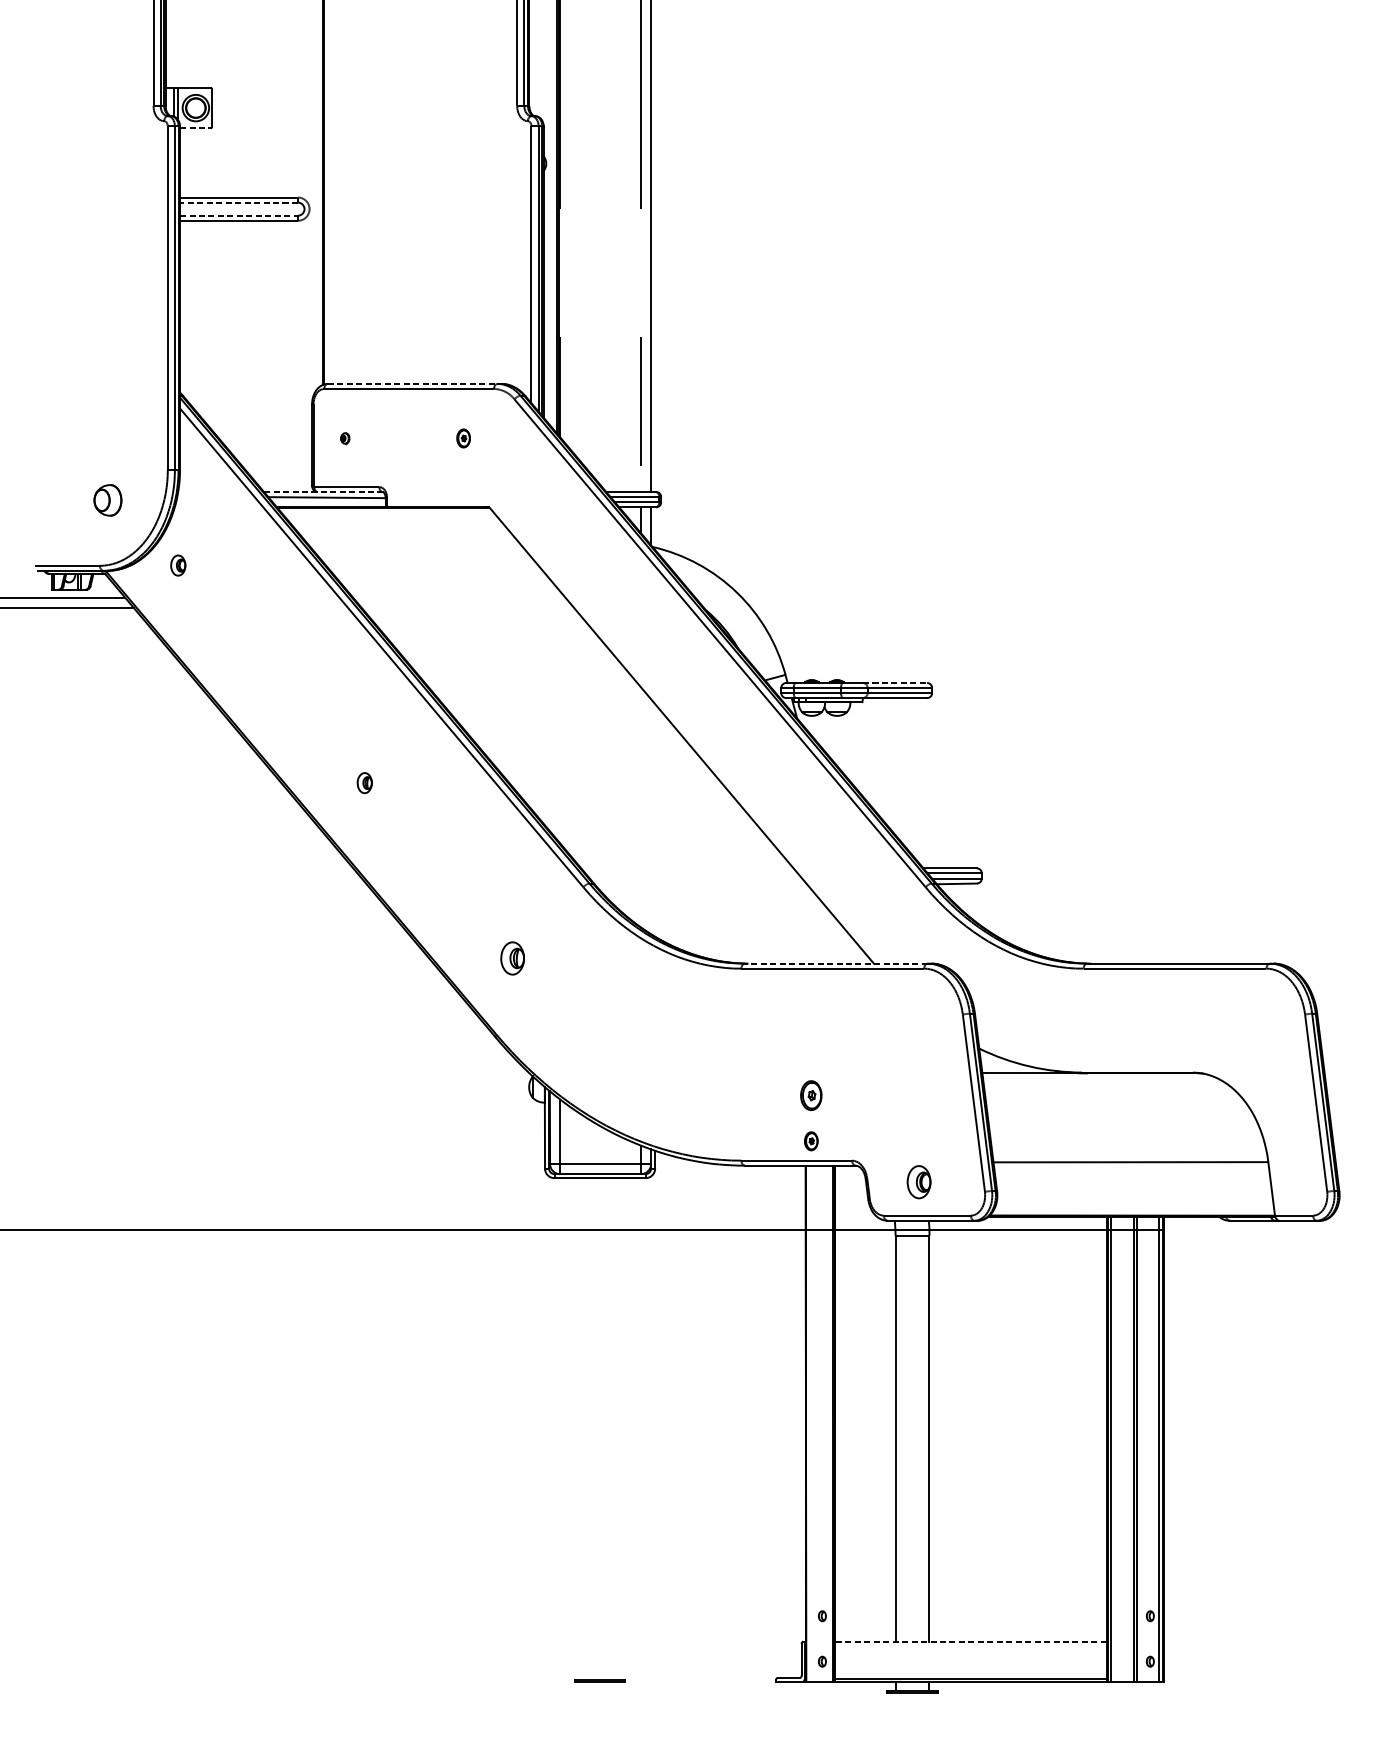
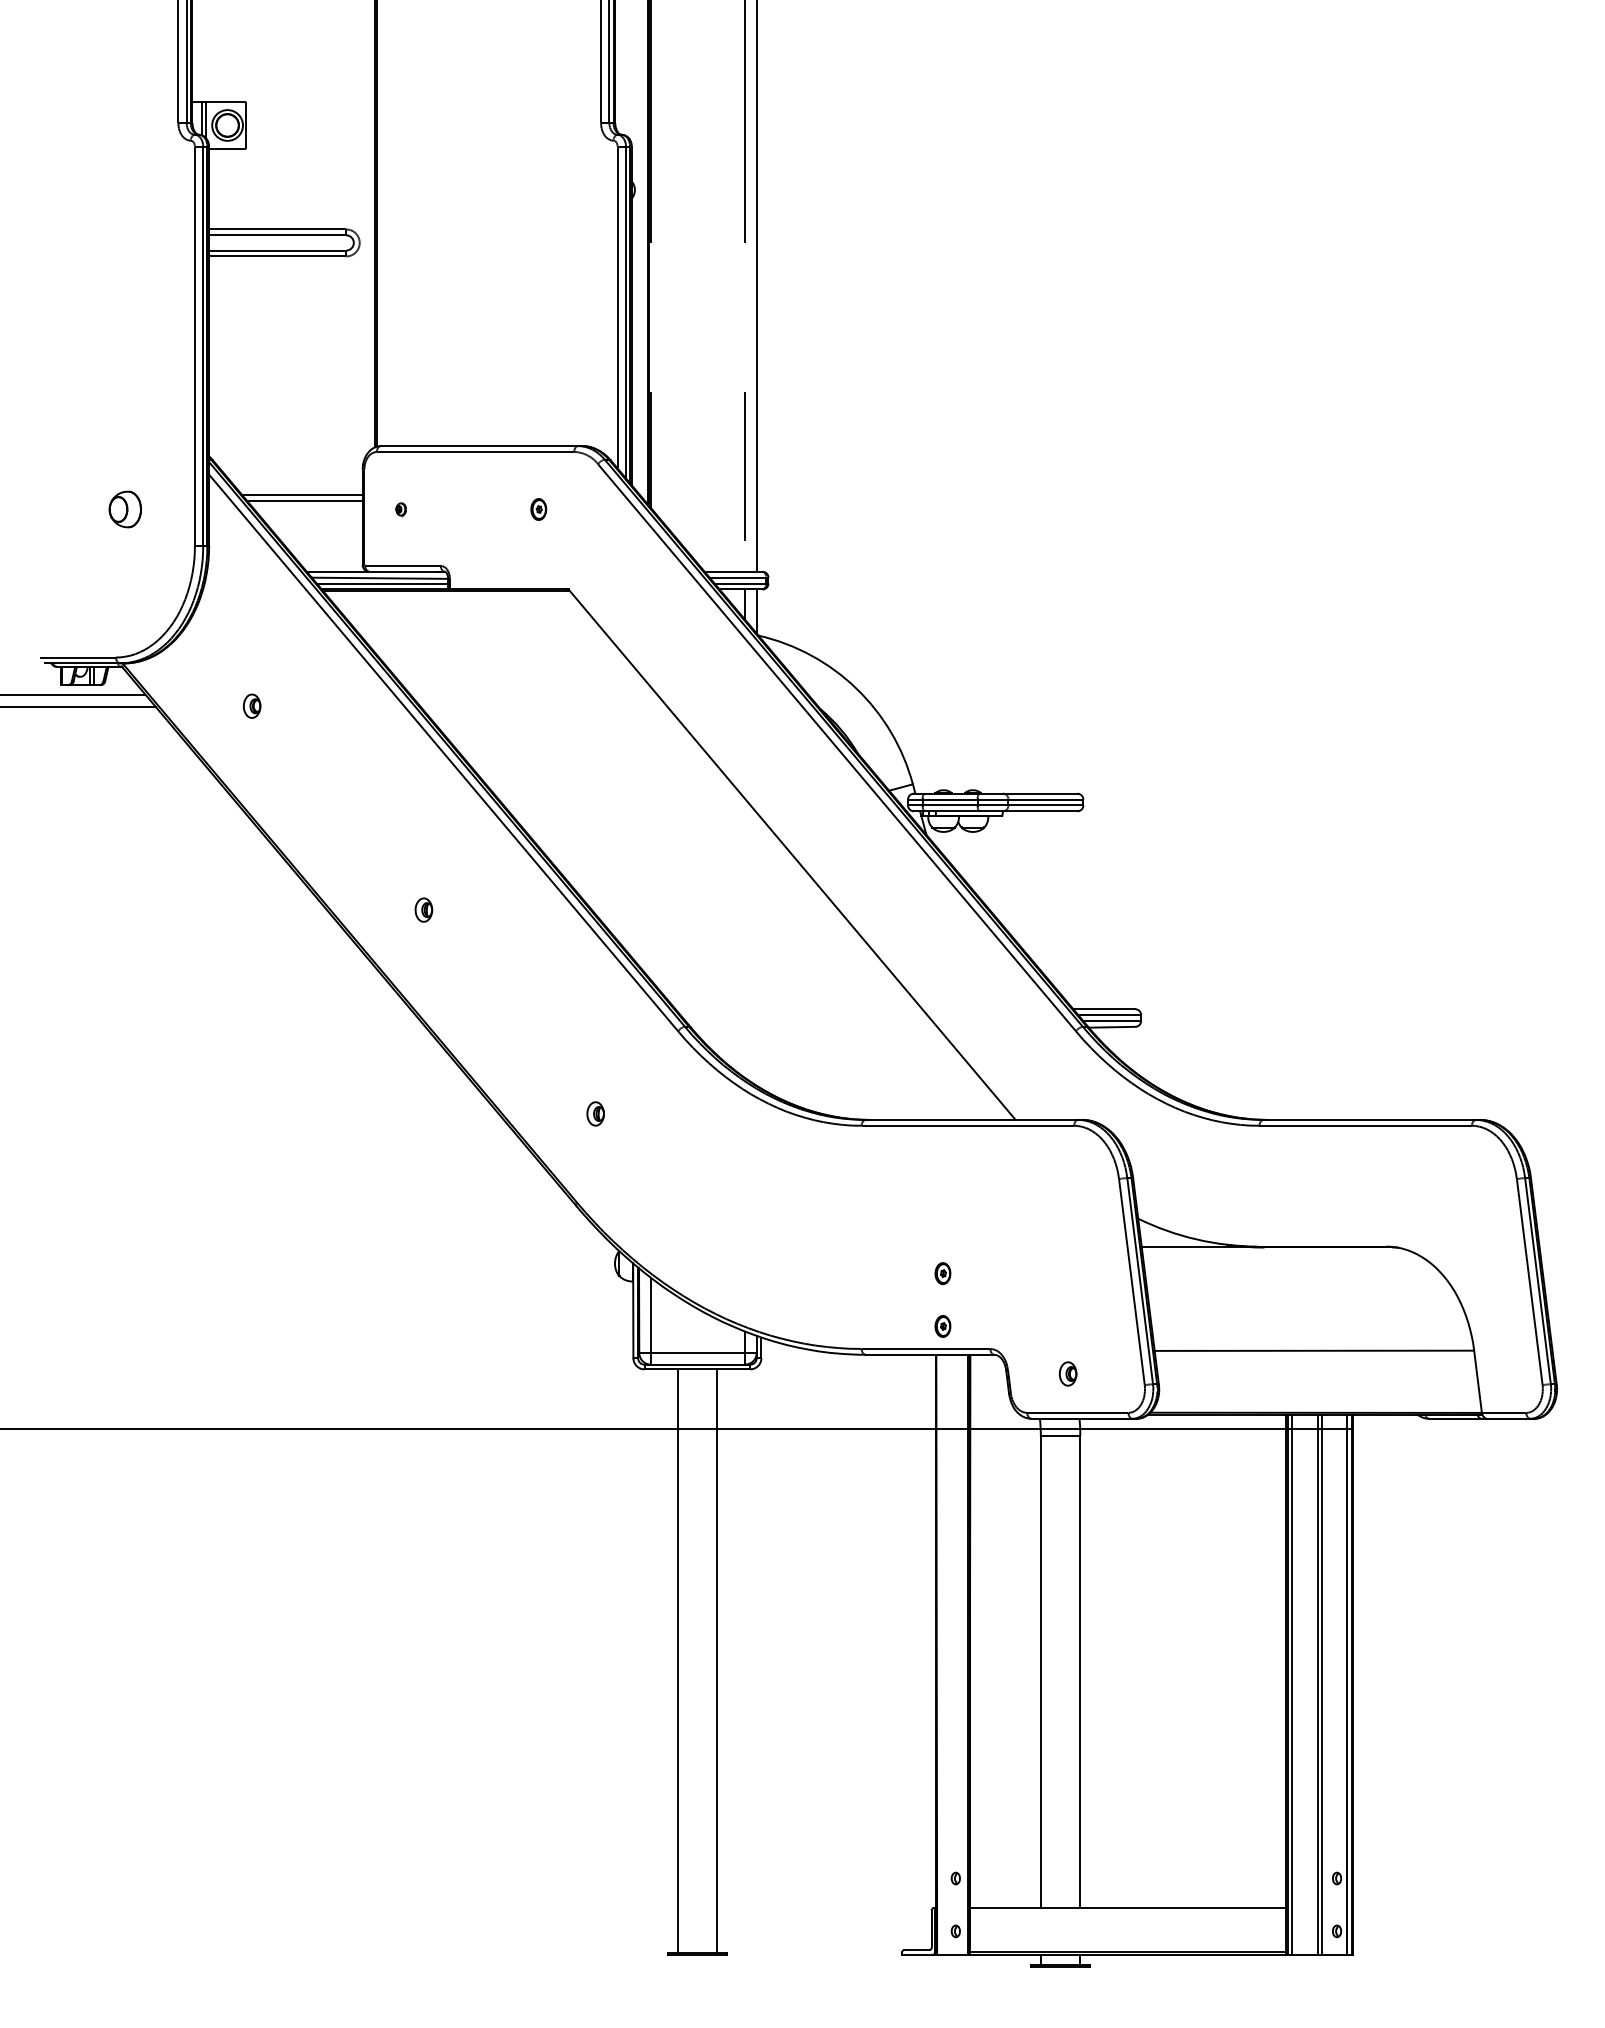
line: (195, 127) -> (227, 148), dashed -> solid
line: (238, 202) -> (277, 235), dashed -> solid
line: (238, 215) -> (277, 250), dashed -> solid
line: (412, 384) -> (479, 446), dashed -> solid
line: (260, 426) -> (302, 495), added
line: (262, 431) -> (304, 501), added
line: (321, 491) -> (373, 571), dashed -> solid
part: (107, 500) -> (124, 509), moved
line: (329, 502) -> (382, 583), added
part: (177, 564) -> (251, 705), moved
line: (895, 682) -> (1040, 793), dashed -> solid
part: (512, 958) -> (595, 1113), size x0.62
line: (835, 963) -> (971, 1119), dashed -> solid
part: (810, 1095) -> (942, 1273), size x0.62
part: (918, 1181) -> (1067, 1373), size x0.62
line: (582, 1429) -> (677, 1661), added
line: (617, 1429) -> (717, 1661), added
line: (970, 1641) -> (1127, 1907), dashed -> solid

